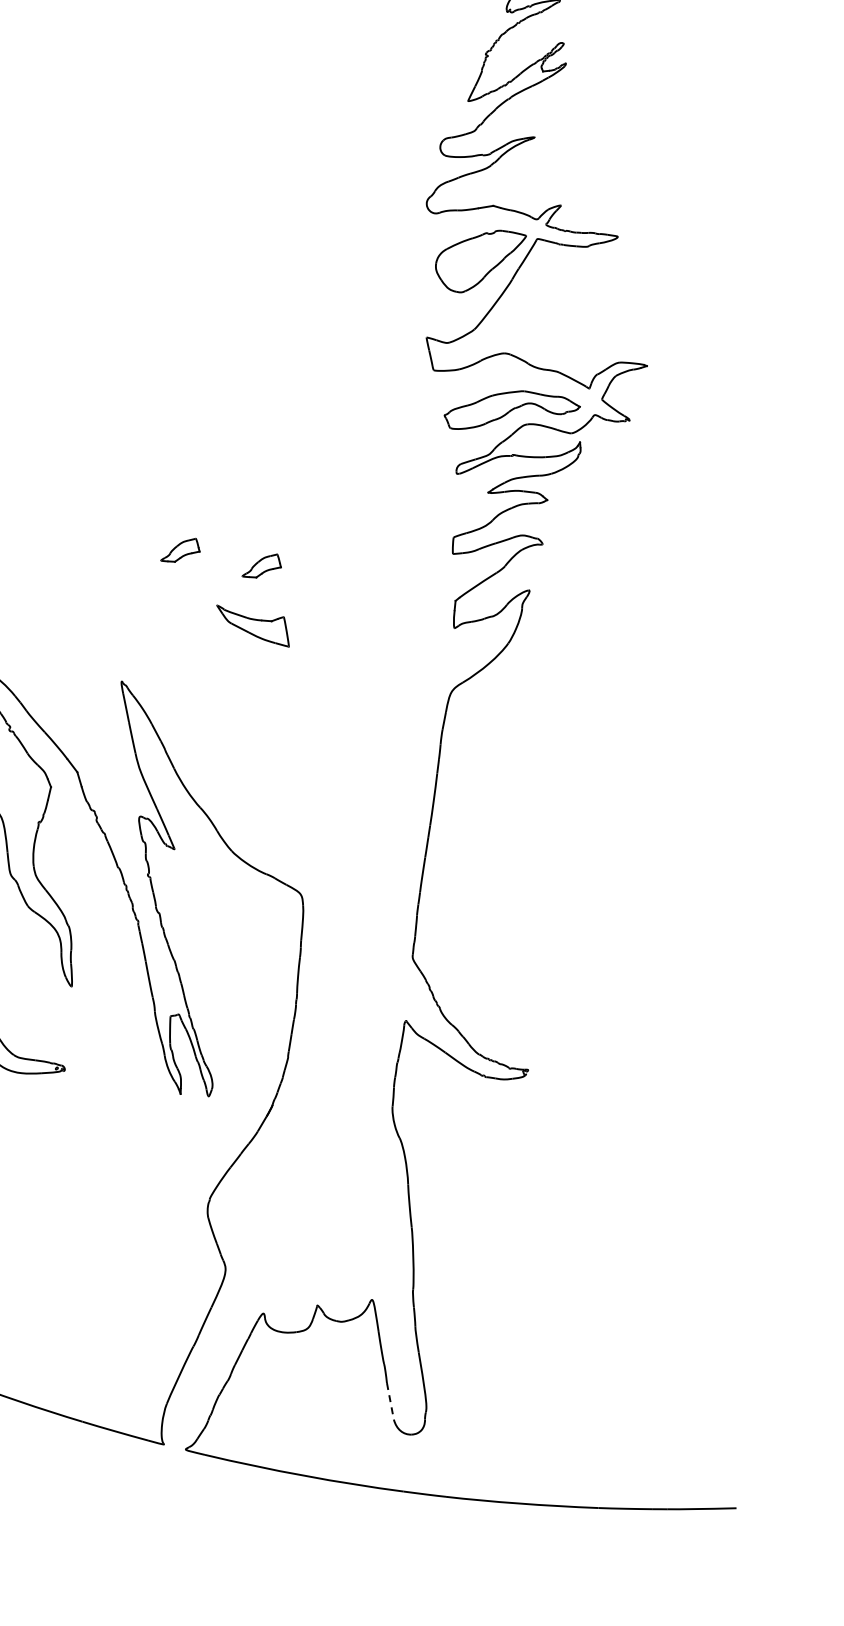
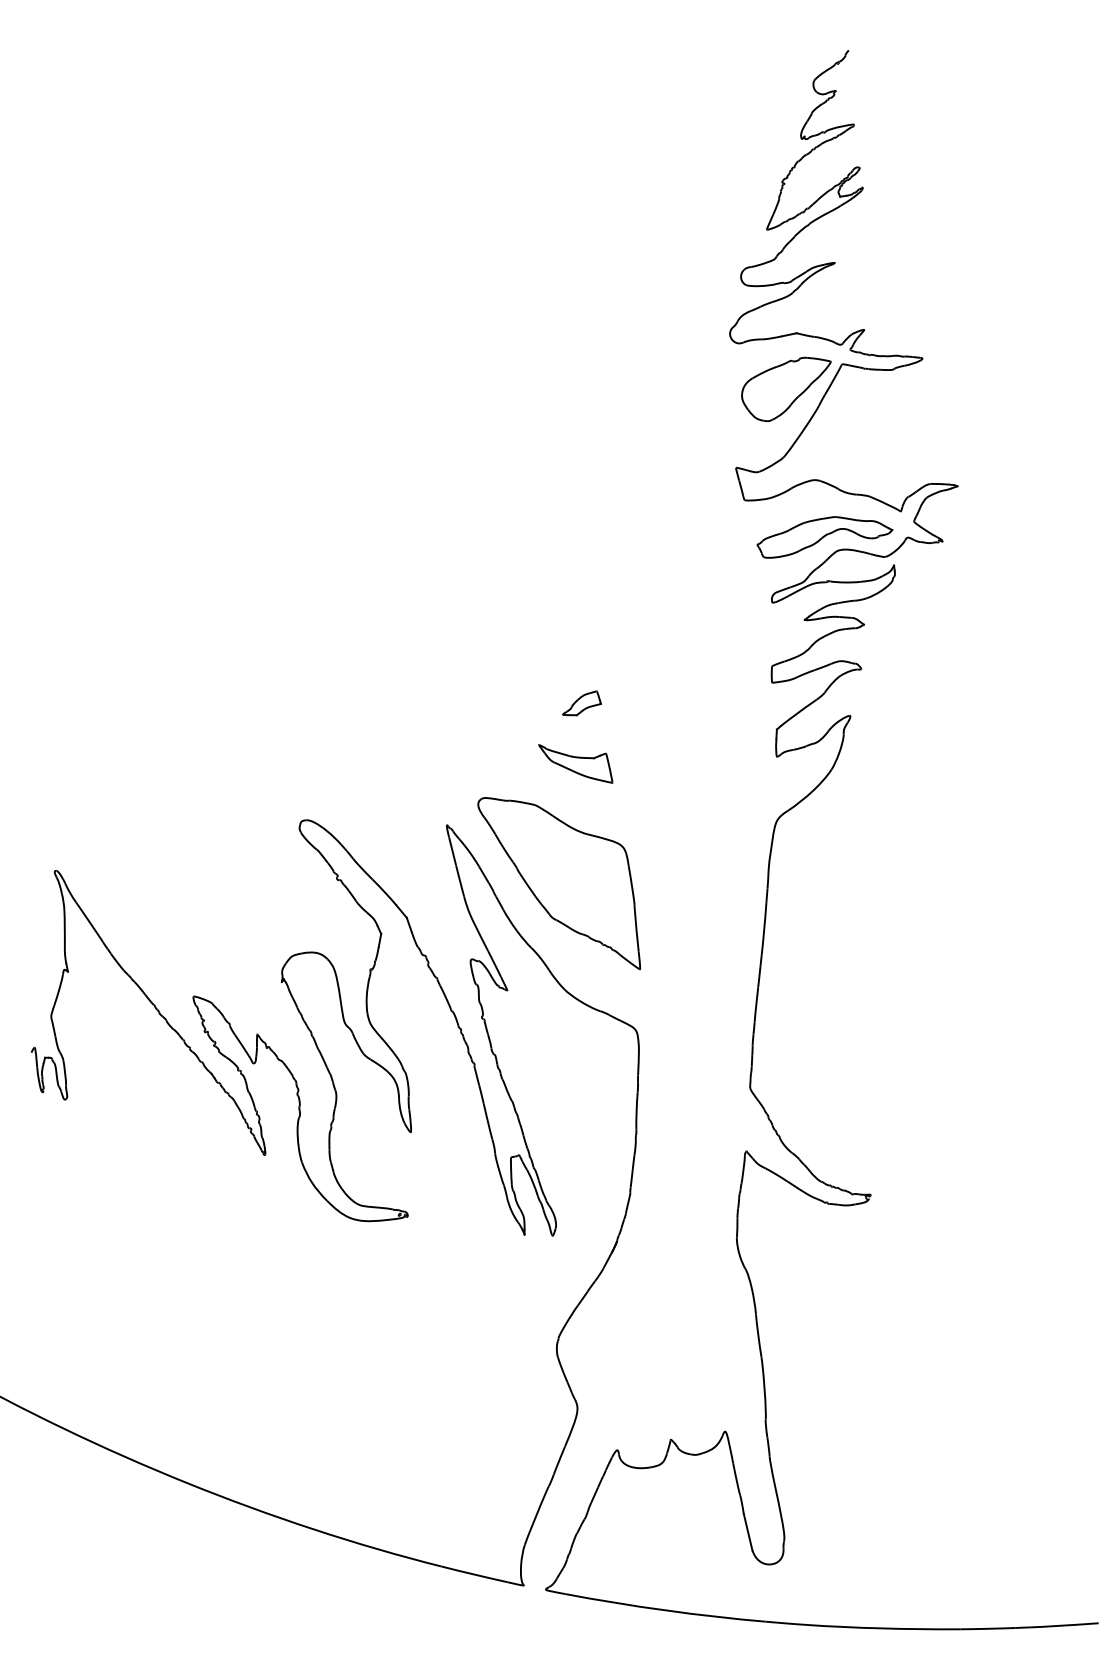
part: (180, 550) -> (499, 691), removed
part: (230, 744) -> (558, 883), added
line: (390, 1401) -> (748, 1532), dashed -> solid

